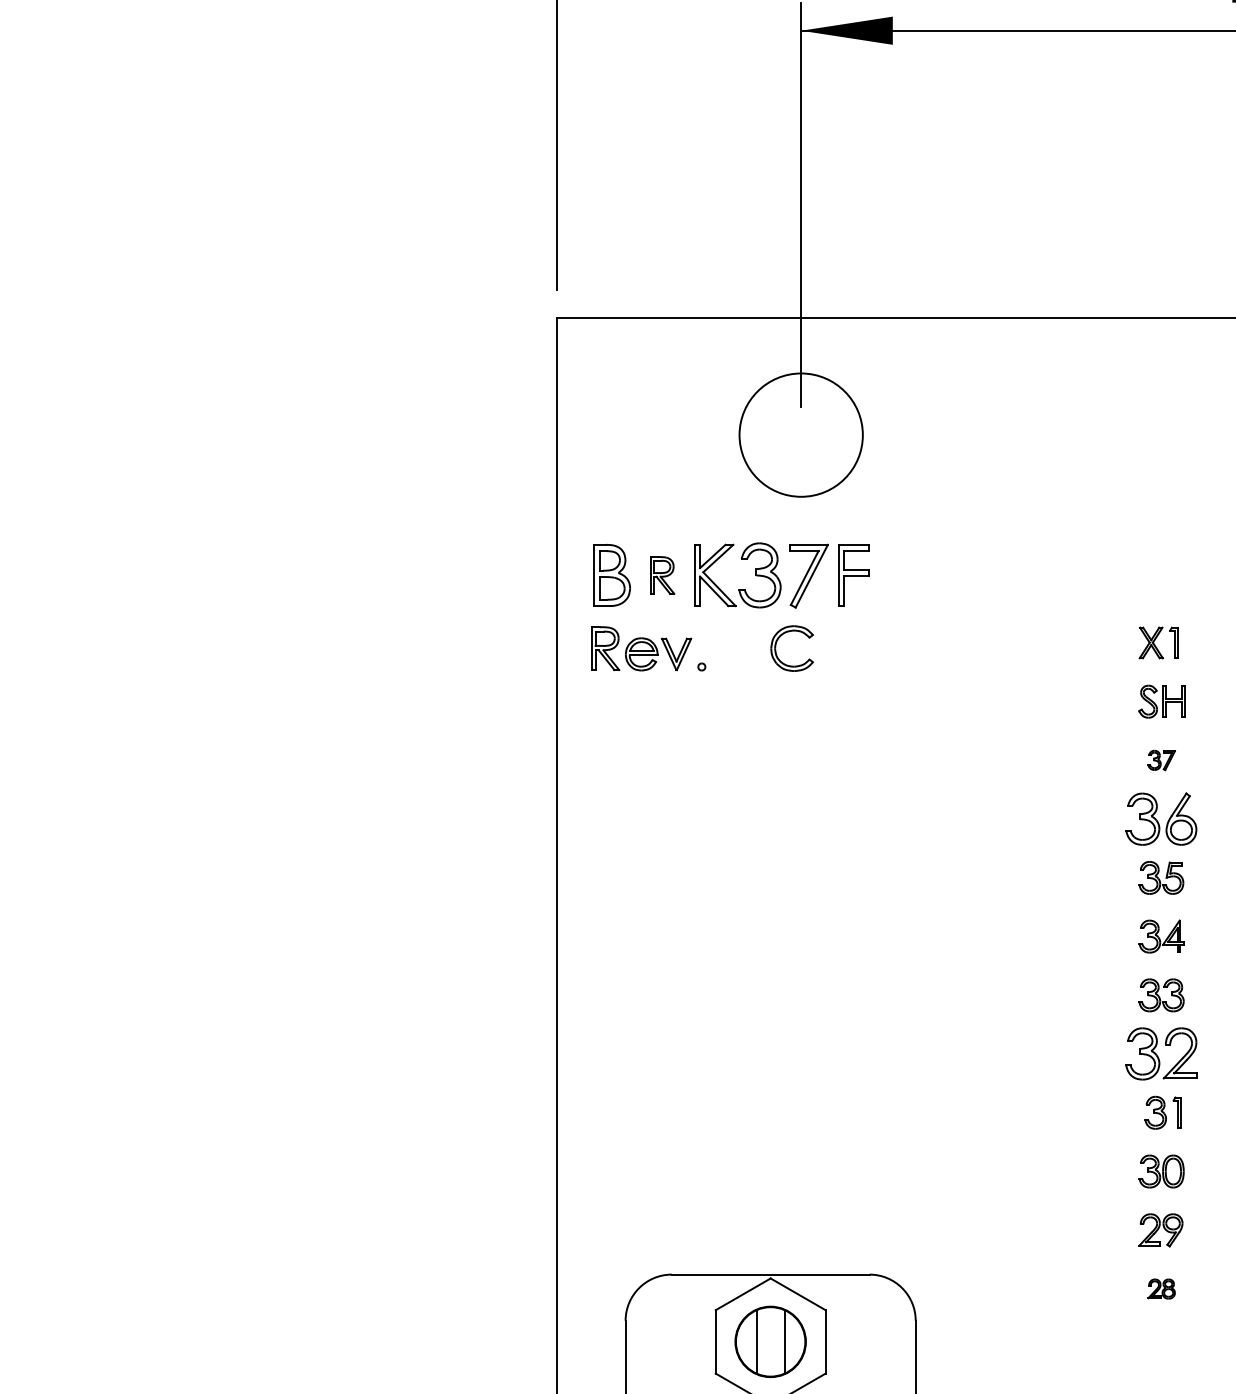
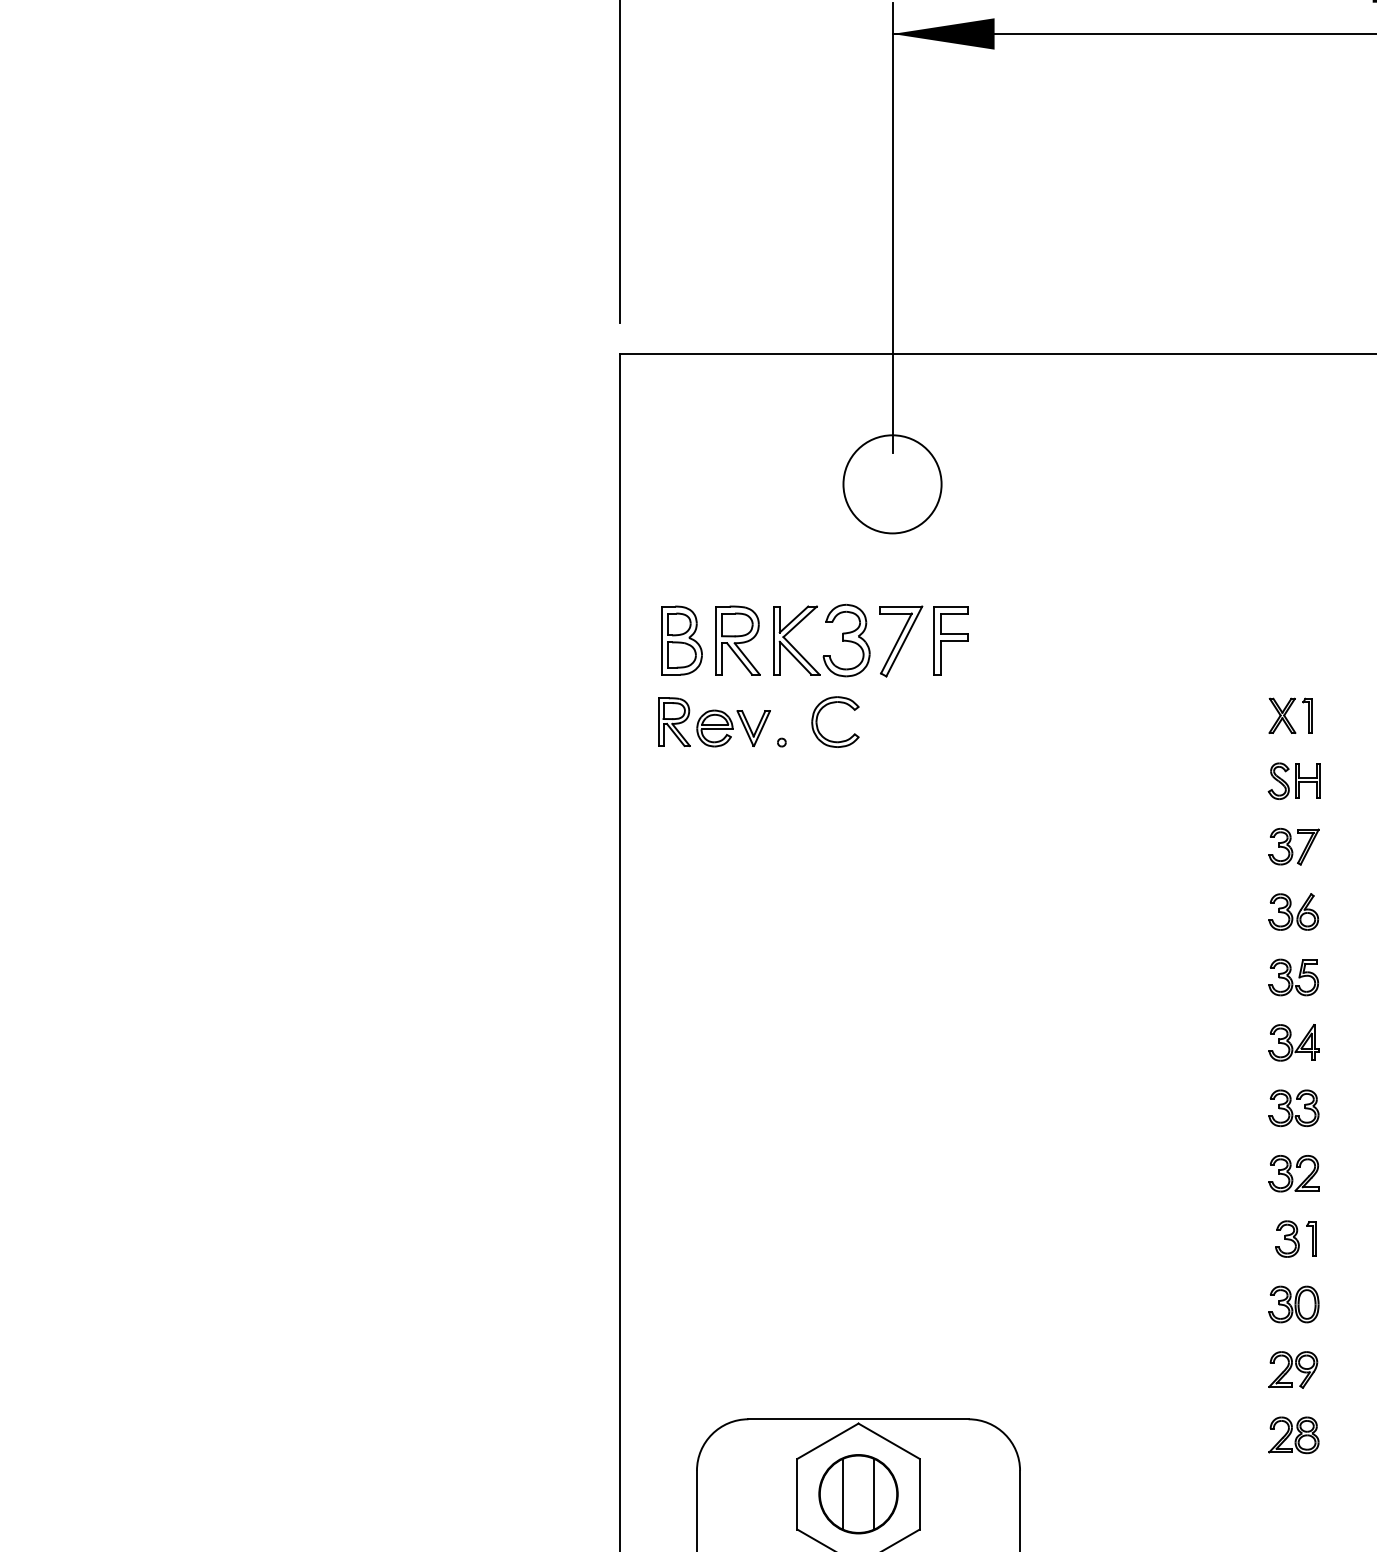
circle: (801, 435) -> (892, 484), size x0.71
part: (661, 575) -> (737, 640), size x1.67
part: (781, 636) -> (823, 708), moved
part: (1161, 760) -> (1293, 846), size x1.67
part: (1161, 818) -> (1293, 911), size x0.62
part: (1161, 1053) -> (1293, 1173), size x0.62
part: (1161, 1289) -> (1293, 1435), size x1.67

